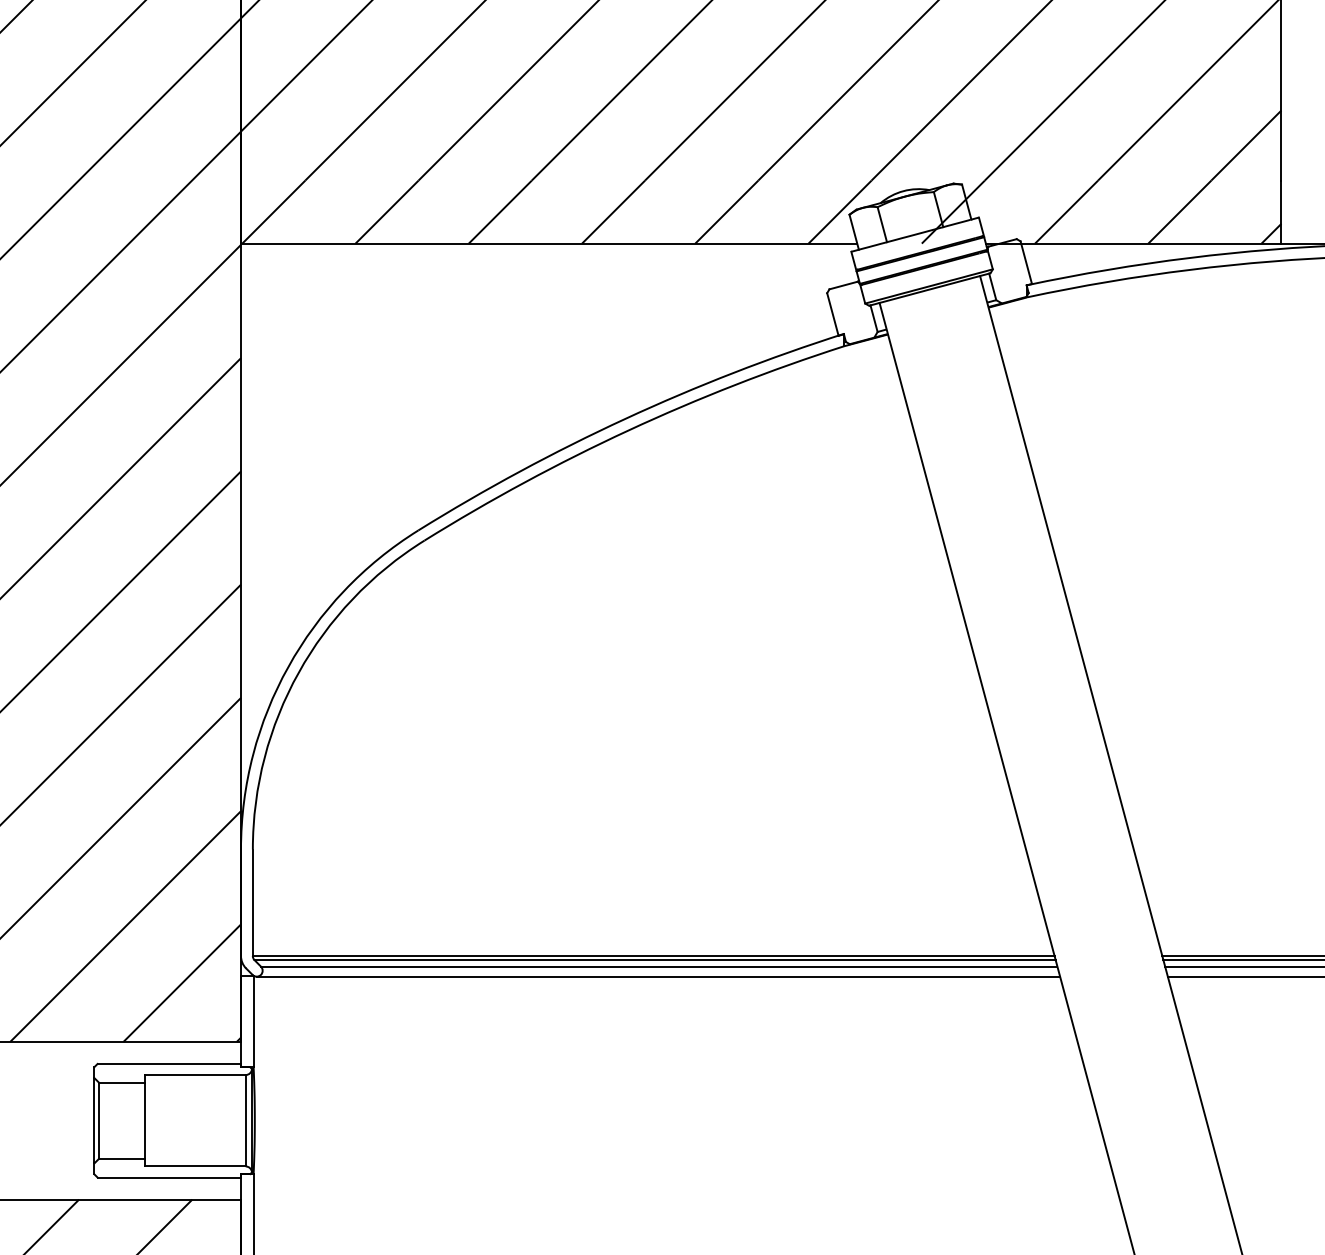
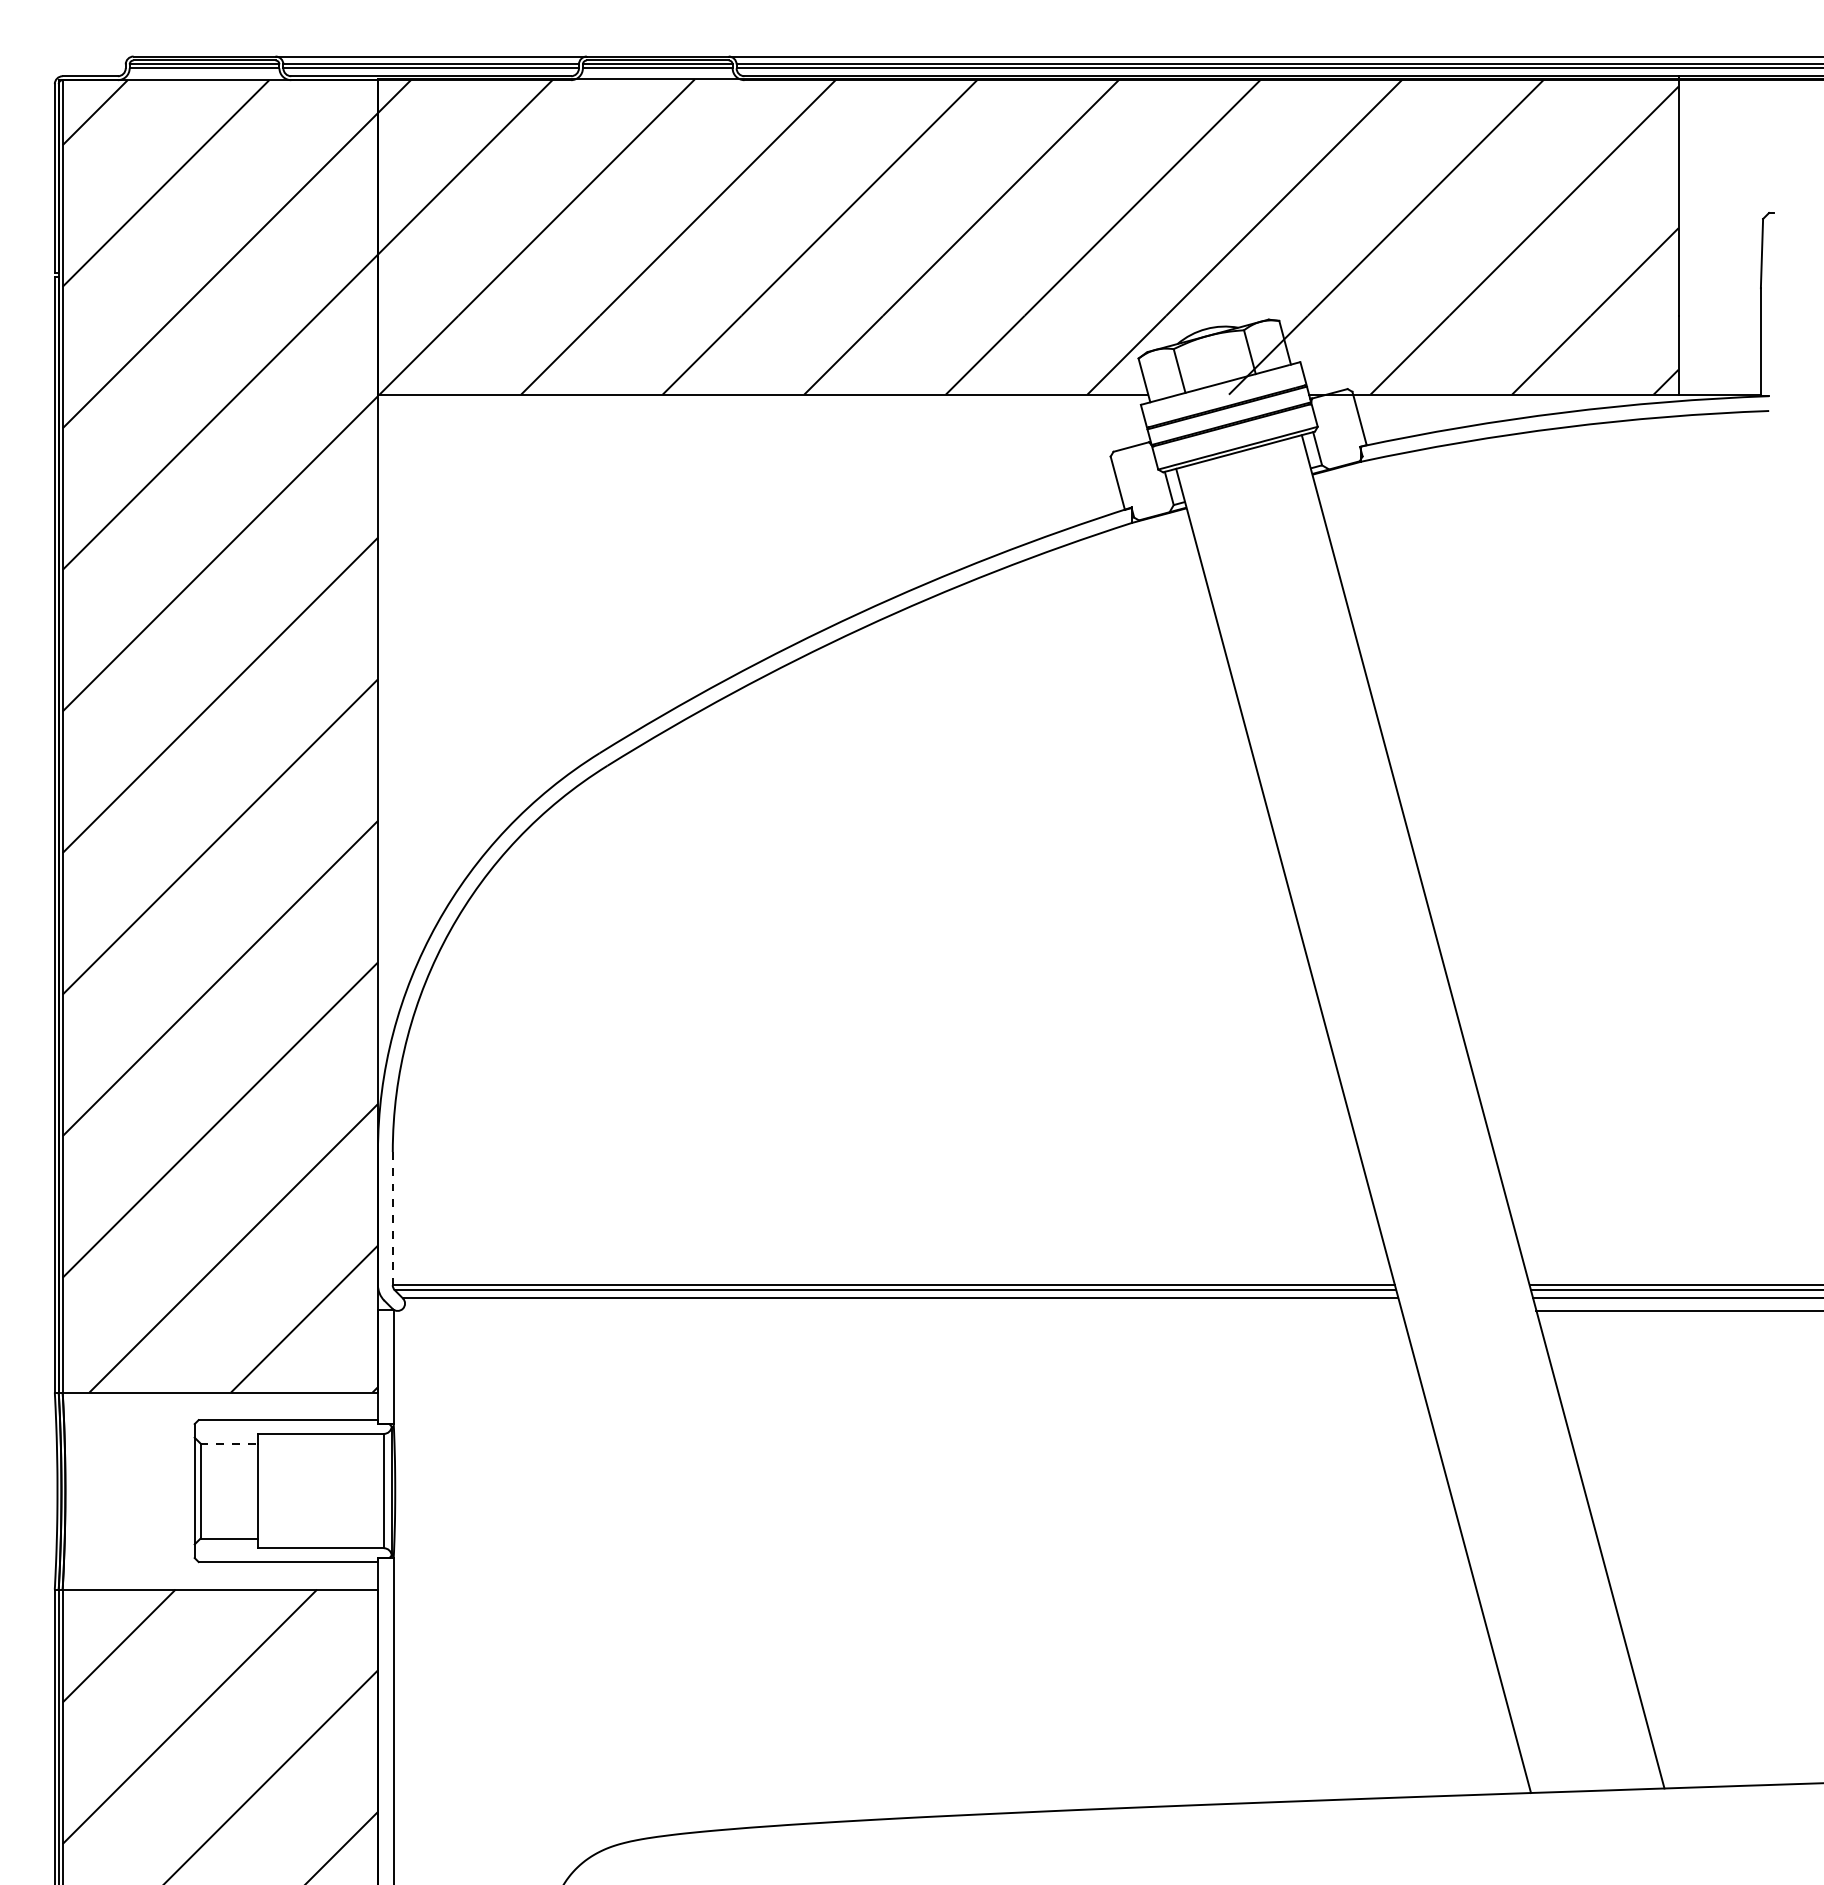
line: (252, 902) -> (392, 1218), solid -> dashed
line: (658, 976) -> (899, 1310), removed
line: (122, 1082) -> (229, 1443), solid -> dashed

